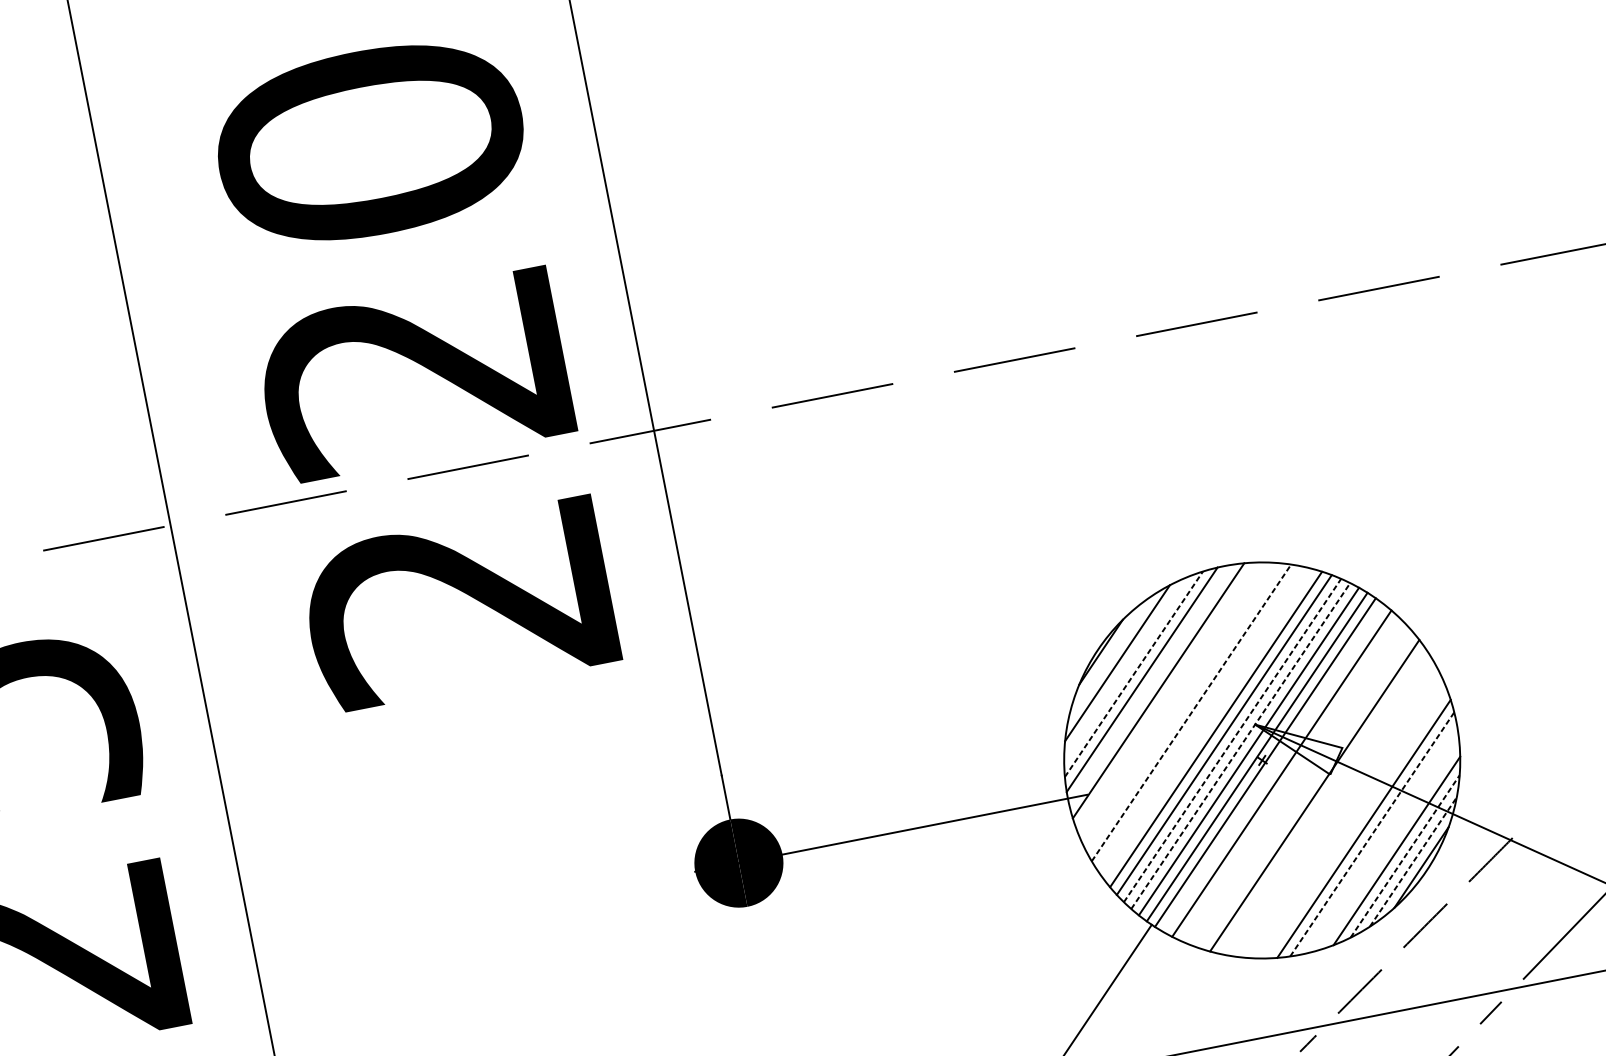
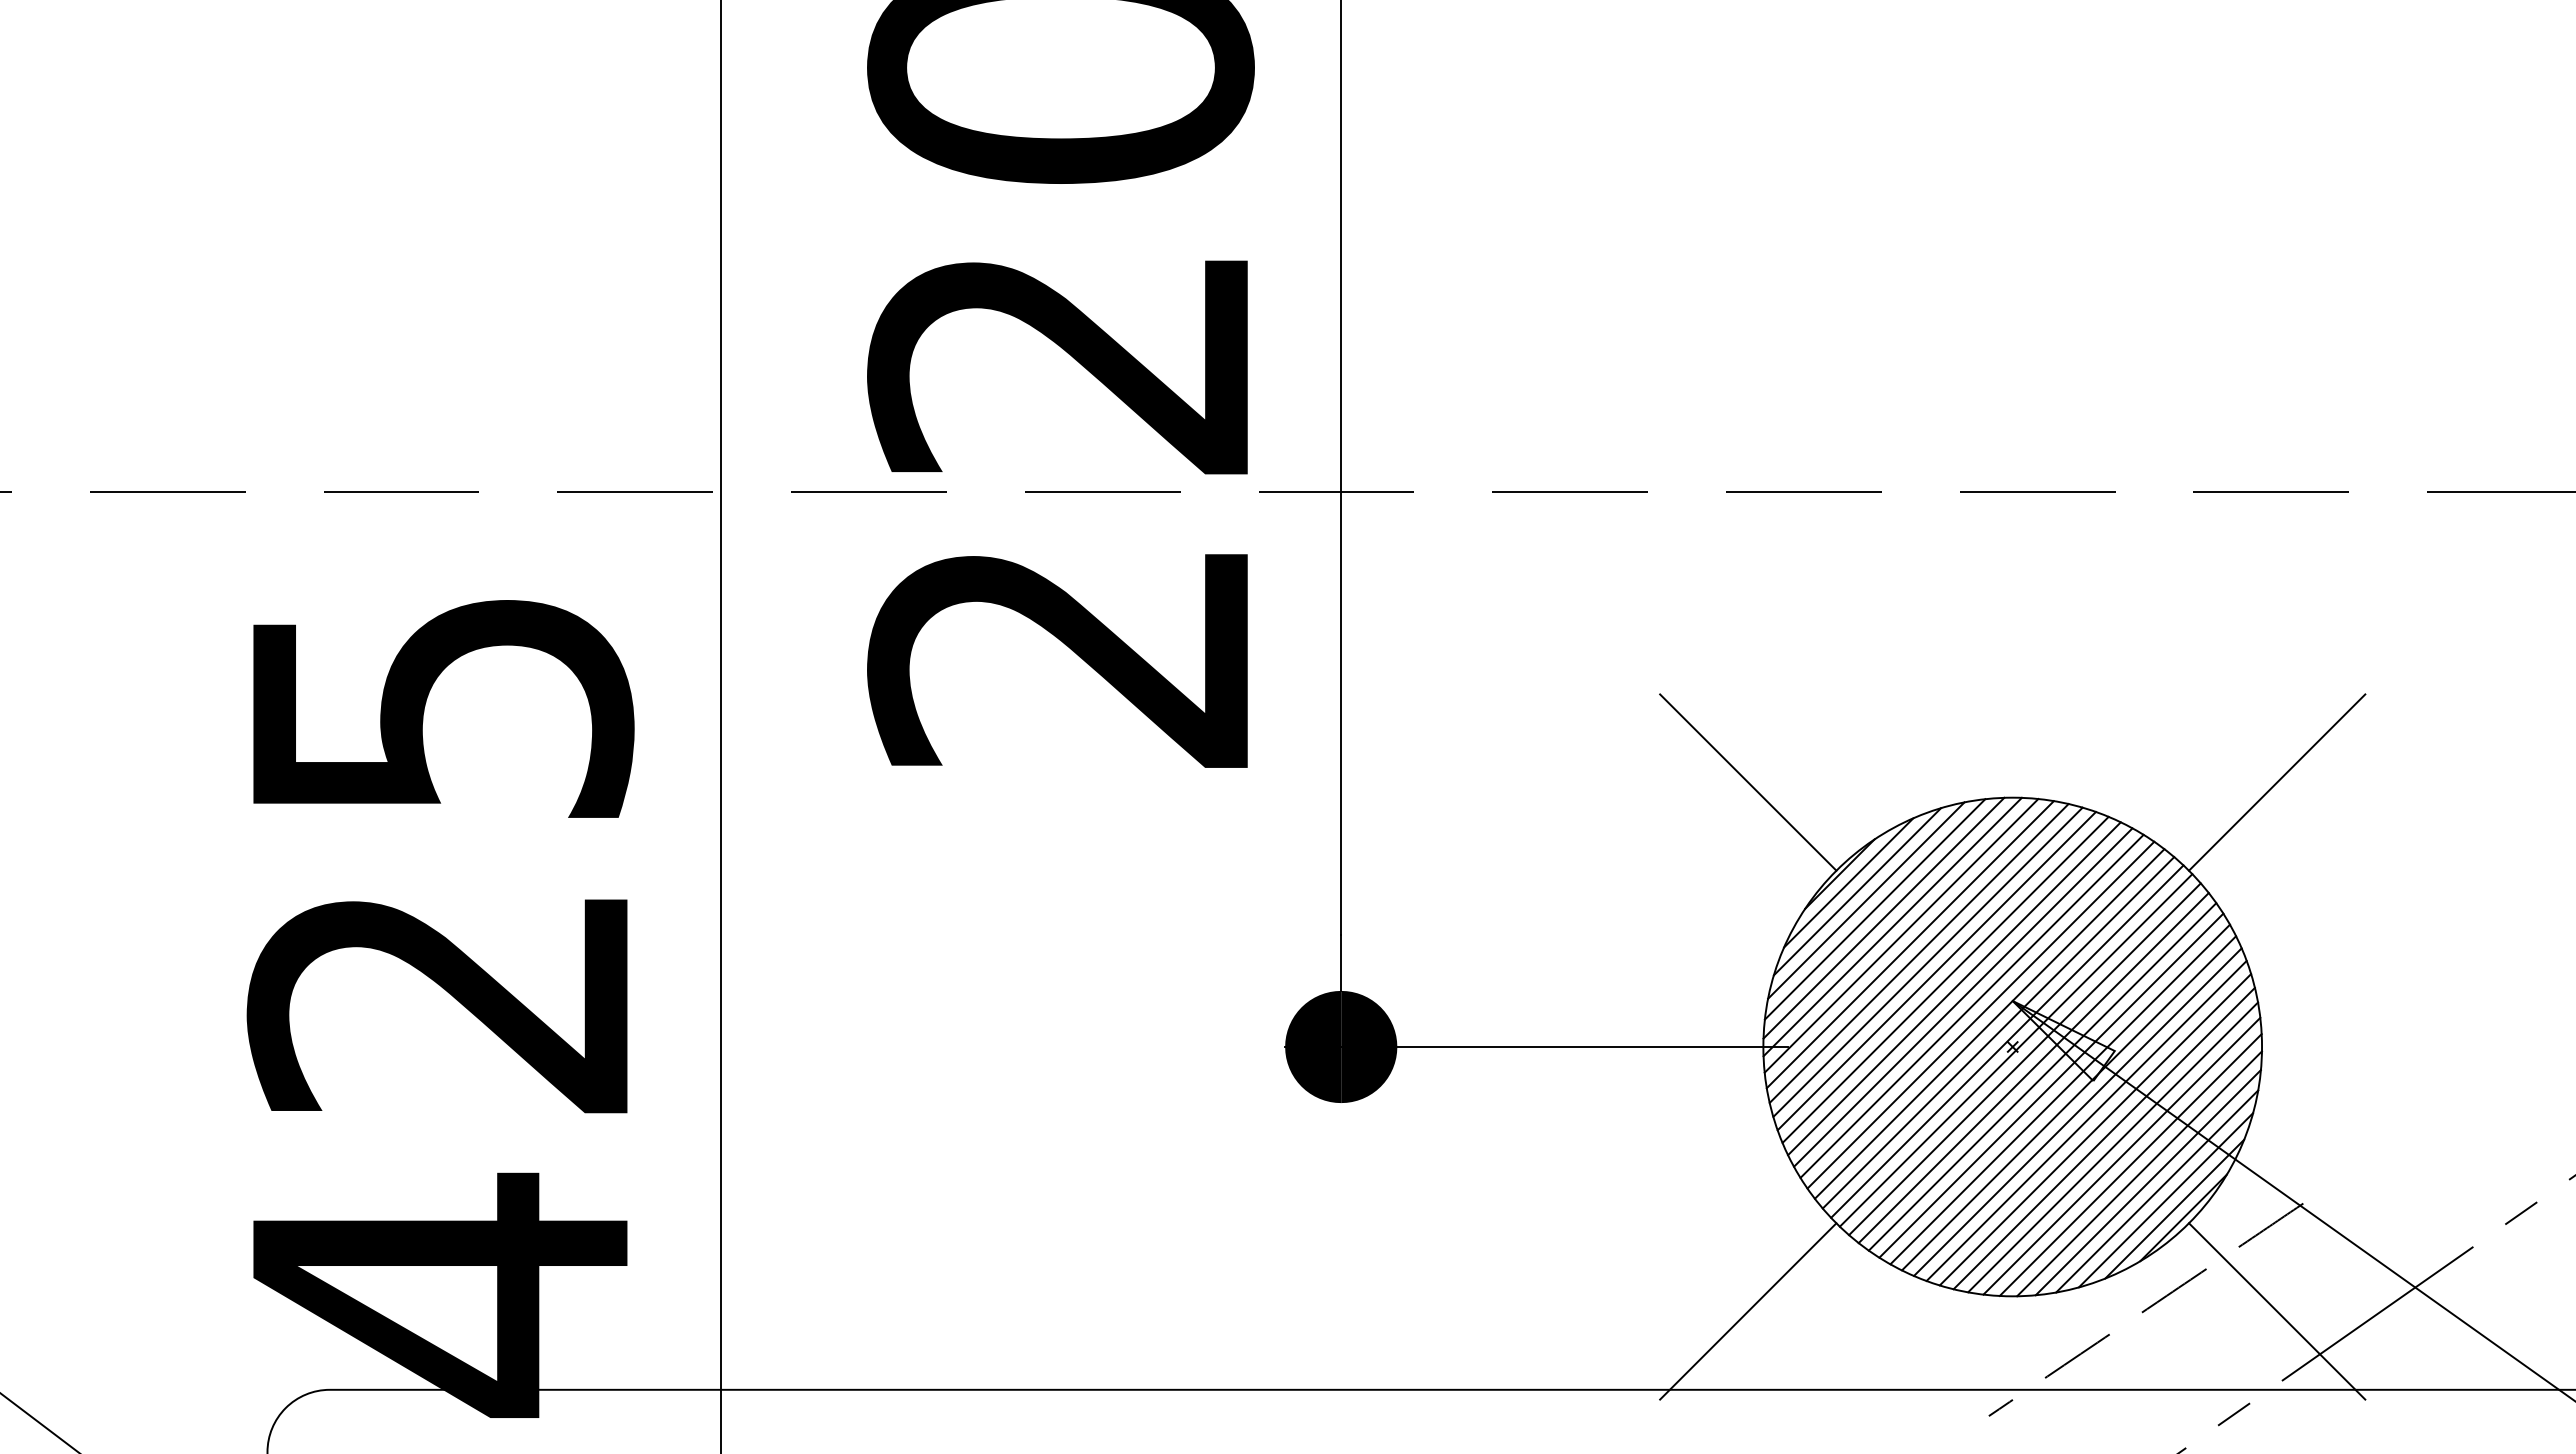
line: (1428, 513) -> (2277, 782), added
line: (1015, 594) -> (1748, 782), added
line: (1109, 657) -> (1848, 882), added
line: (1125, 668) -> (1866, 900), added
line: (1134, 674) -> (1875, 909), dashed -> solid
line: (1150, 684) -> (1892, 926), added
line: (1166, 696) -> (1909, 944), added
line: (1174, 702) -> (1918, 953), added
line: (1182, 706) -> (1927, 961), added
line: (1191, 712) -> (1937, 970), dashed -> solid
line: (1199, 718) -> (1945, 979), added
line: (1207, 723) -> (1954, 988), added
line: (1232, 739) -> (1981, 1014), dashed -> solid
line: (1241, 745) -> (1990, 1023), dashed -> solid
line: (1273, 768) -> (2024, 1059), added
line: (1289, 778) -> (2042, 1076), added
line: (1298, 784) -> (2051, 1085), added
line: (1305, 790) -> (2059, 1094), added
line: (1322, 800) -> (2077, 1111), added
line: (1330, 806) -> (2086, 1120), added
line: (1339, 812) -> (2095, 1129), added
line: (1346, 817) -> (2103, 1138), added
line: (1356, 823) -> (2113, 1147), added
line: (1372, 833) -> (2131, 1164), dashed -> solid
line: (1380, 839) -> (2139, 1173), added
line: (1387, 845) -> (2147, 1182), added
line: (1405, 855) -> (2166, 1199), dashed -> solid
line: (1413, 862) -> (2174, 1209), dashed -> solid
line: (1509, 926) -> (2277, 1311), added

